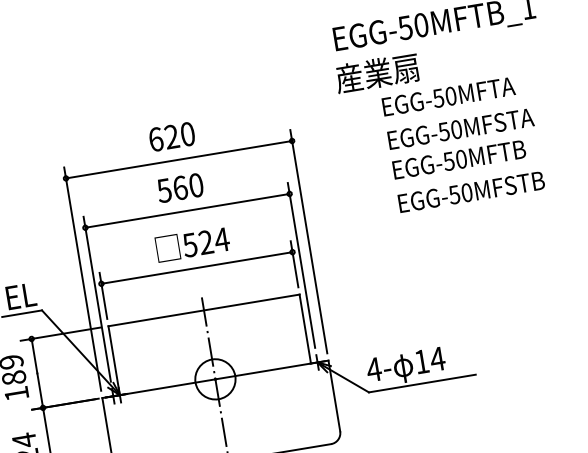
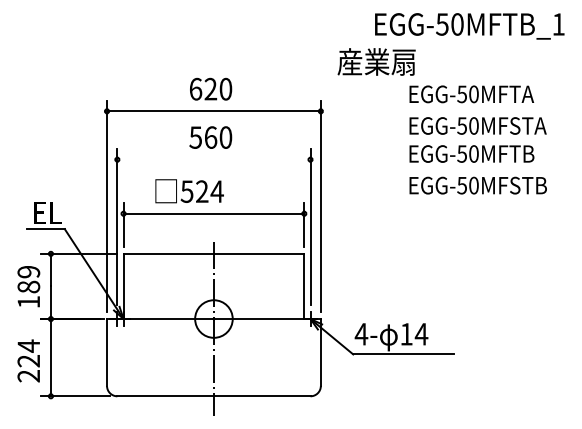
text: (377, 72) -> (376, 61), moved
line: (187, 210) -> (213, 159), removed
text: (192, 244) -> (189, 191), moved

